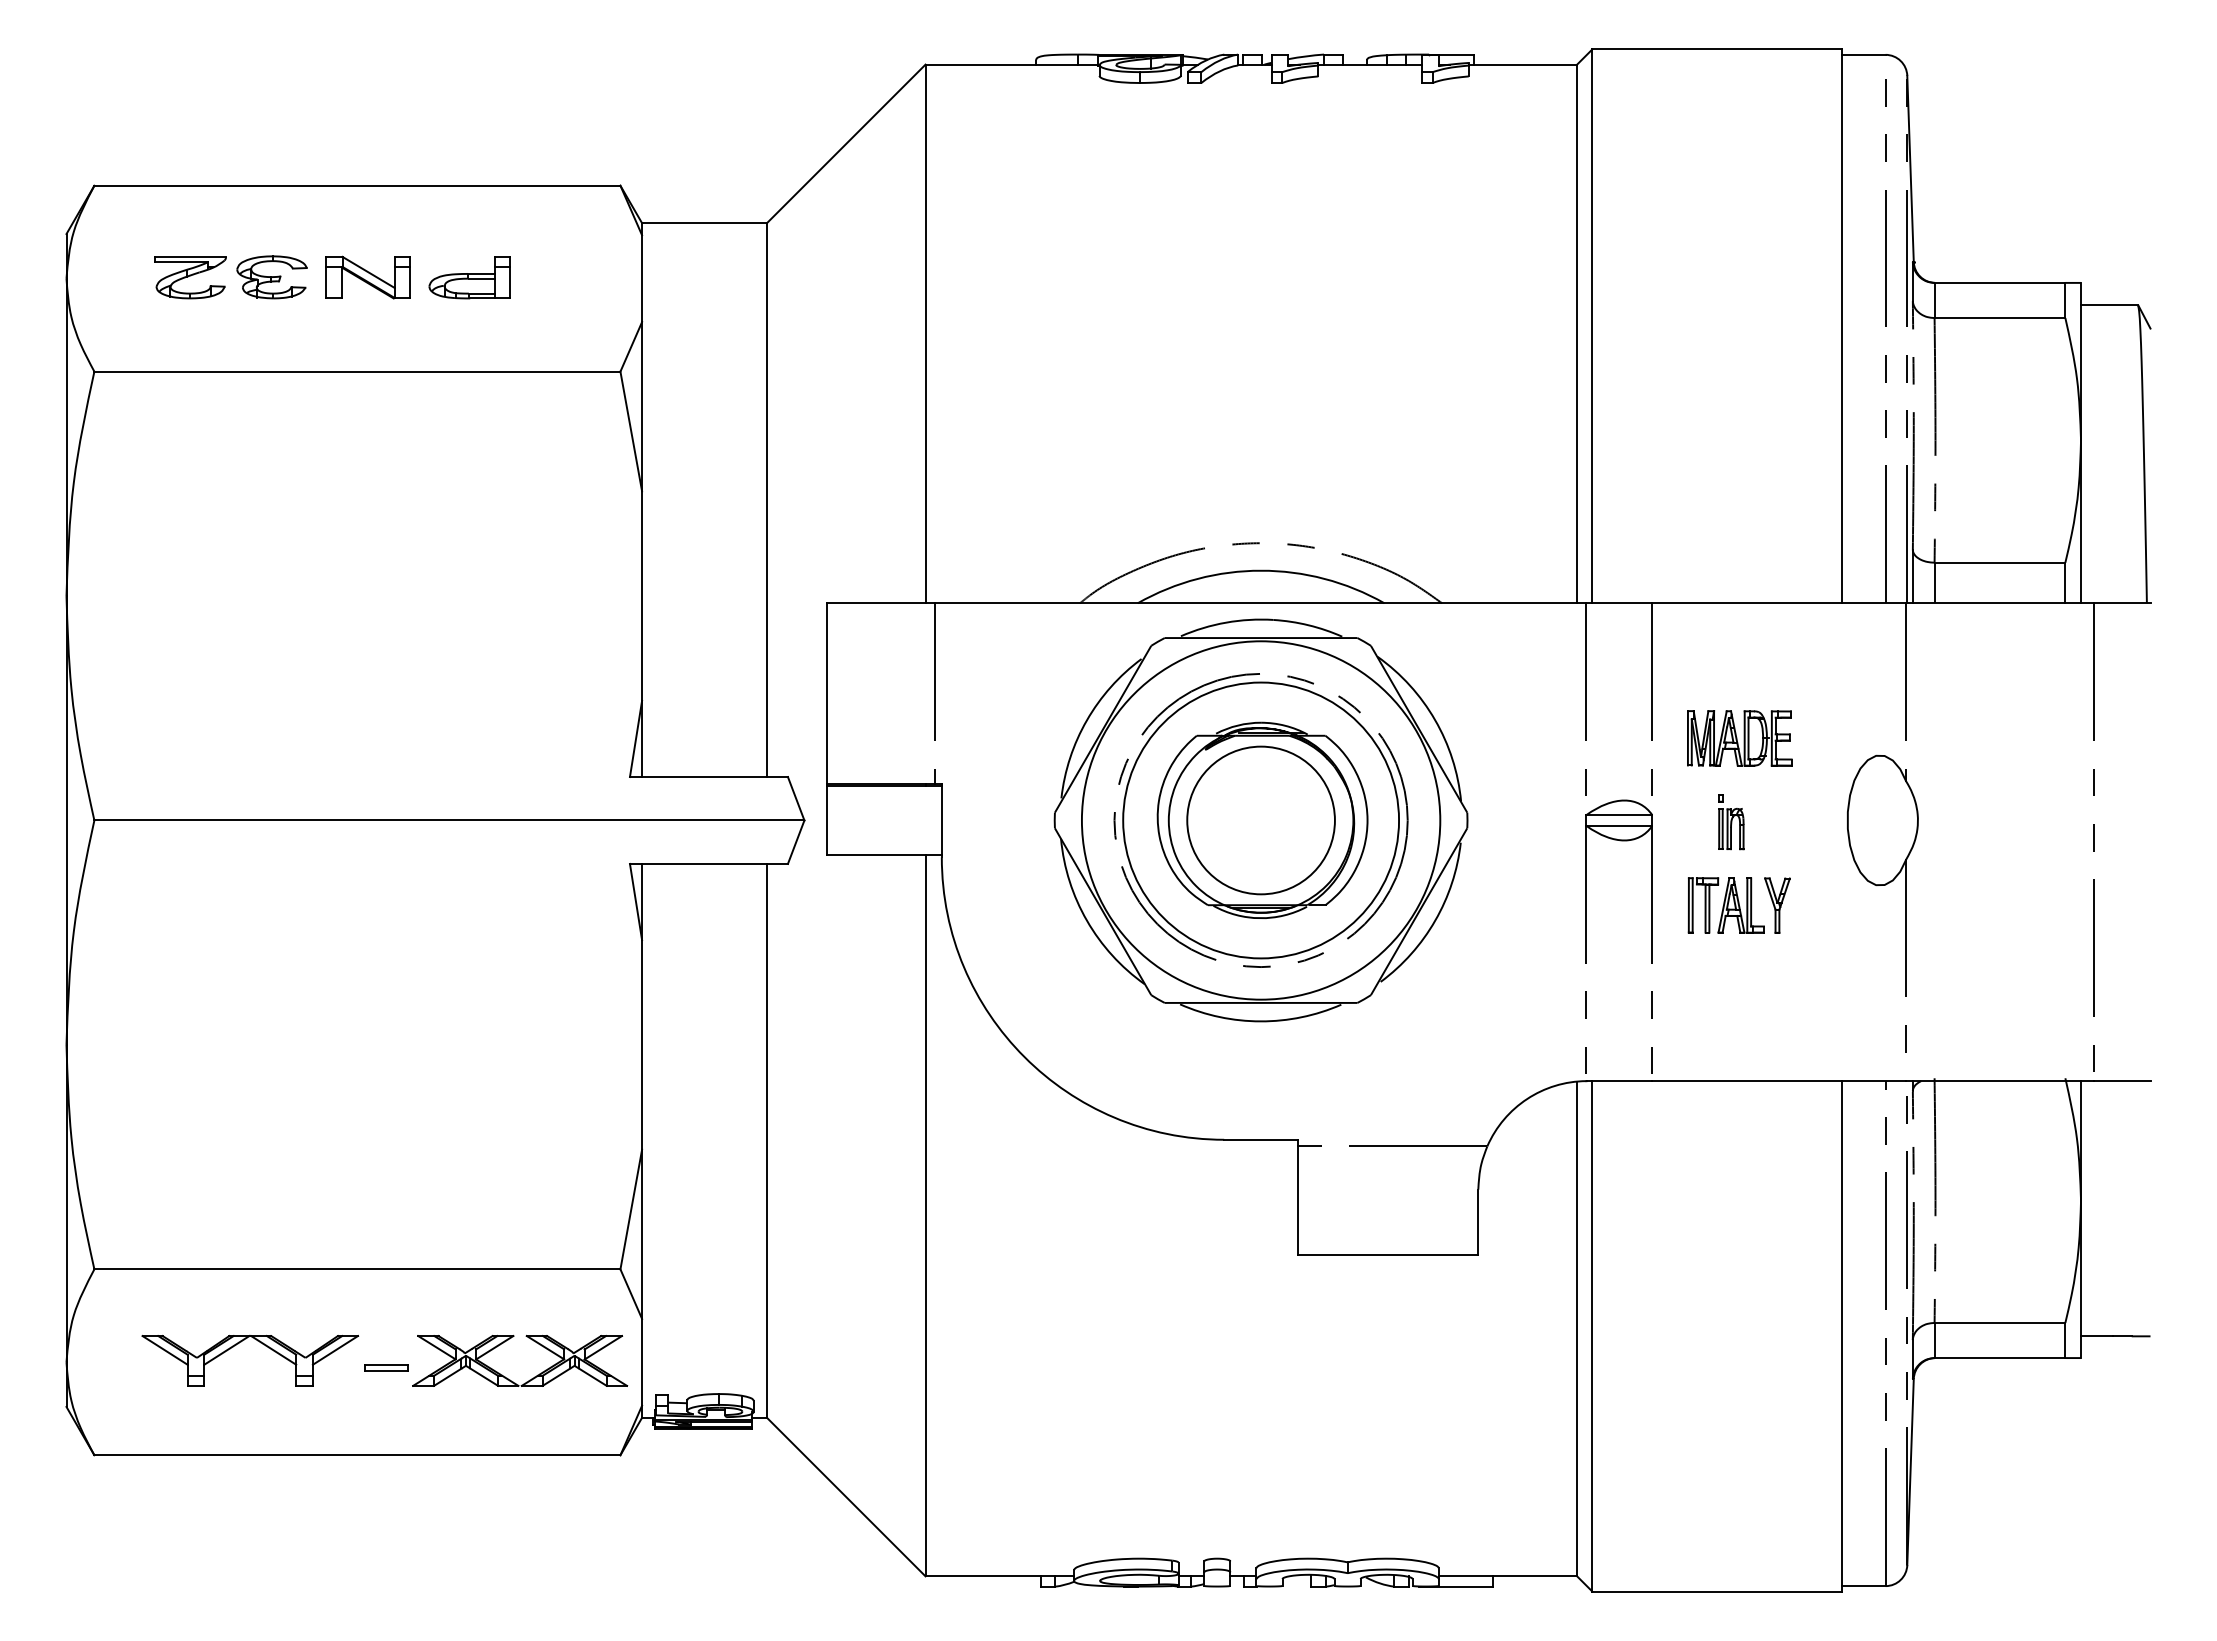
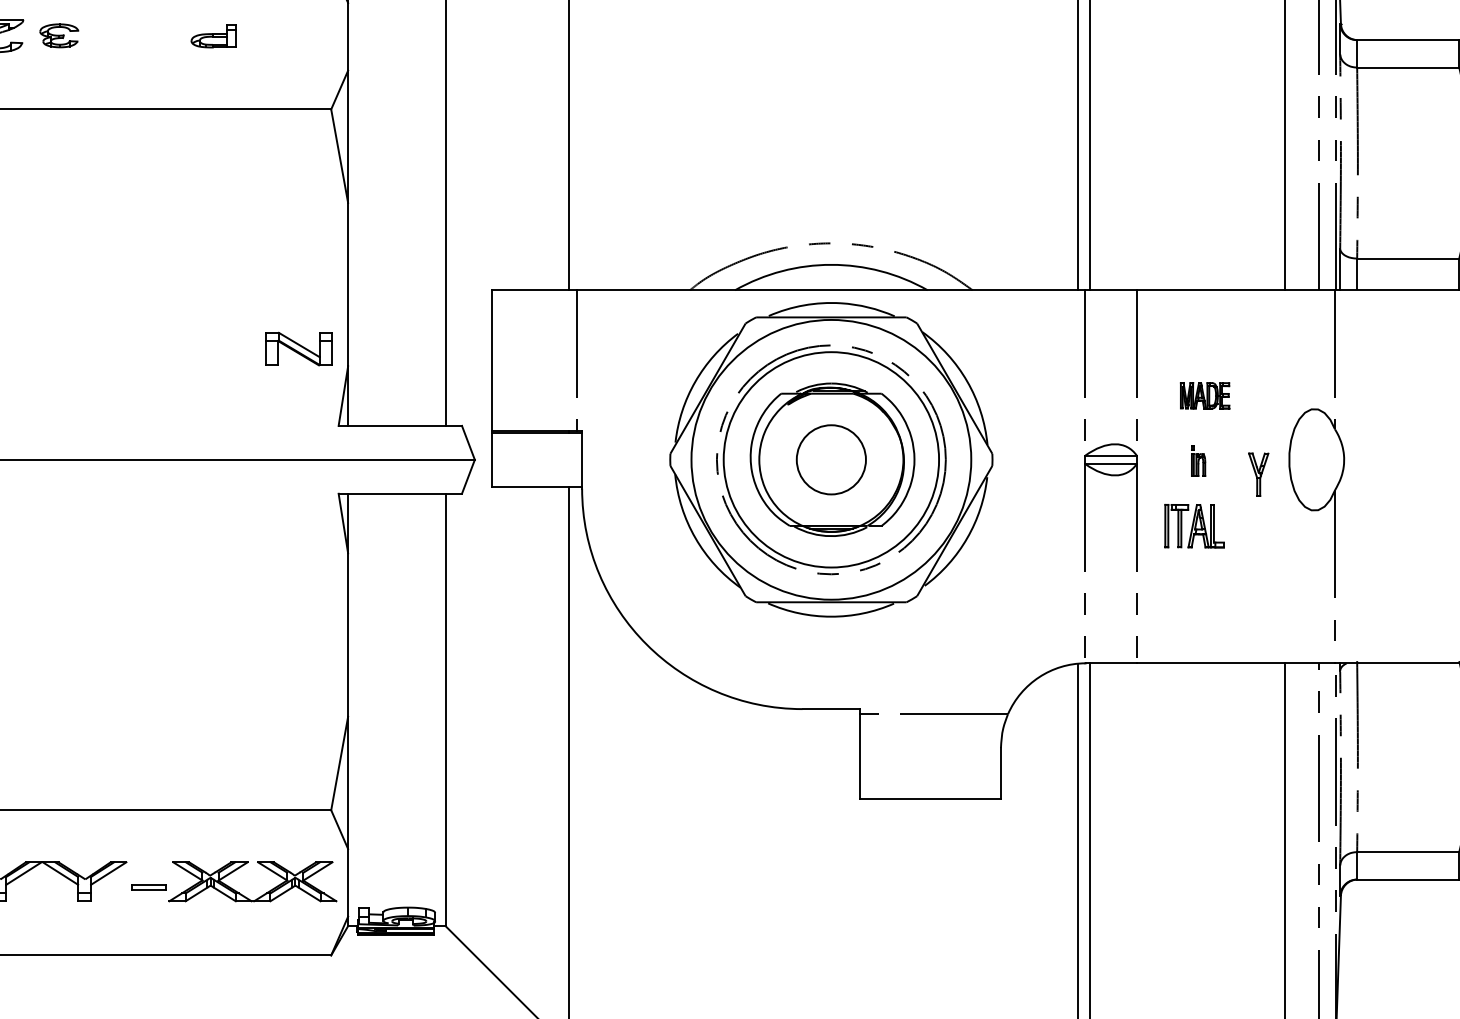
part: (271, 277) -> (58, 35), size x0.7
part: (367, 277) -> (298, 348), moved
part: (469, 277) -> (213, 35), size x0.7
part: (1739, 738) -> (1204, 395), size x0.6
circle: (1260, 820) -> (830, 459), size x0.6
part: (1731, 822) -> (1198, 461), size x0.7
part: (1777, 905) -> (1258, 474), moved

